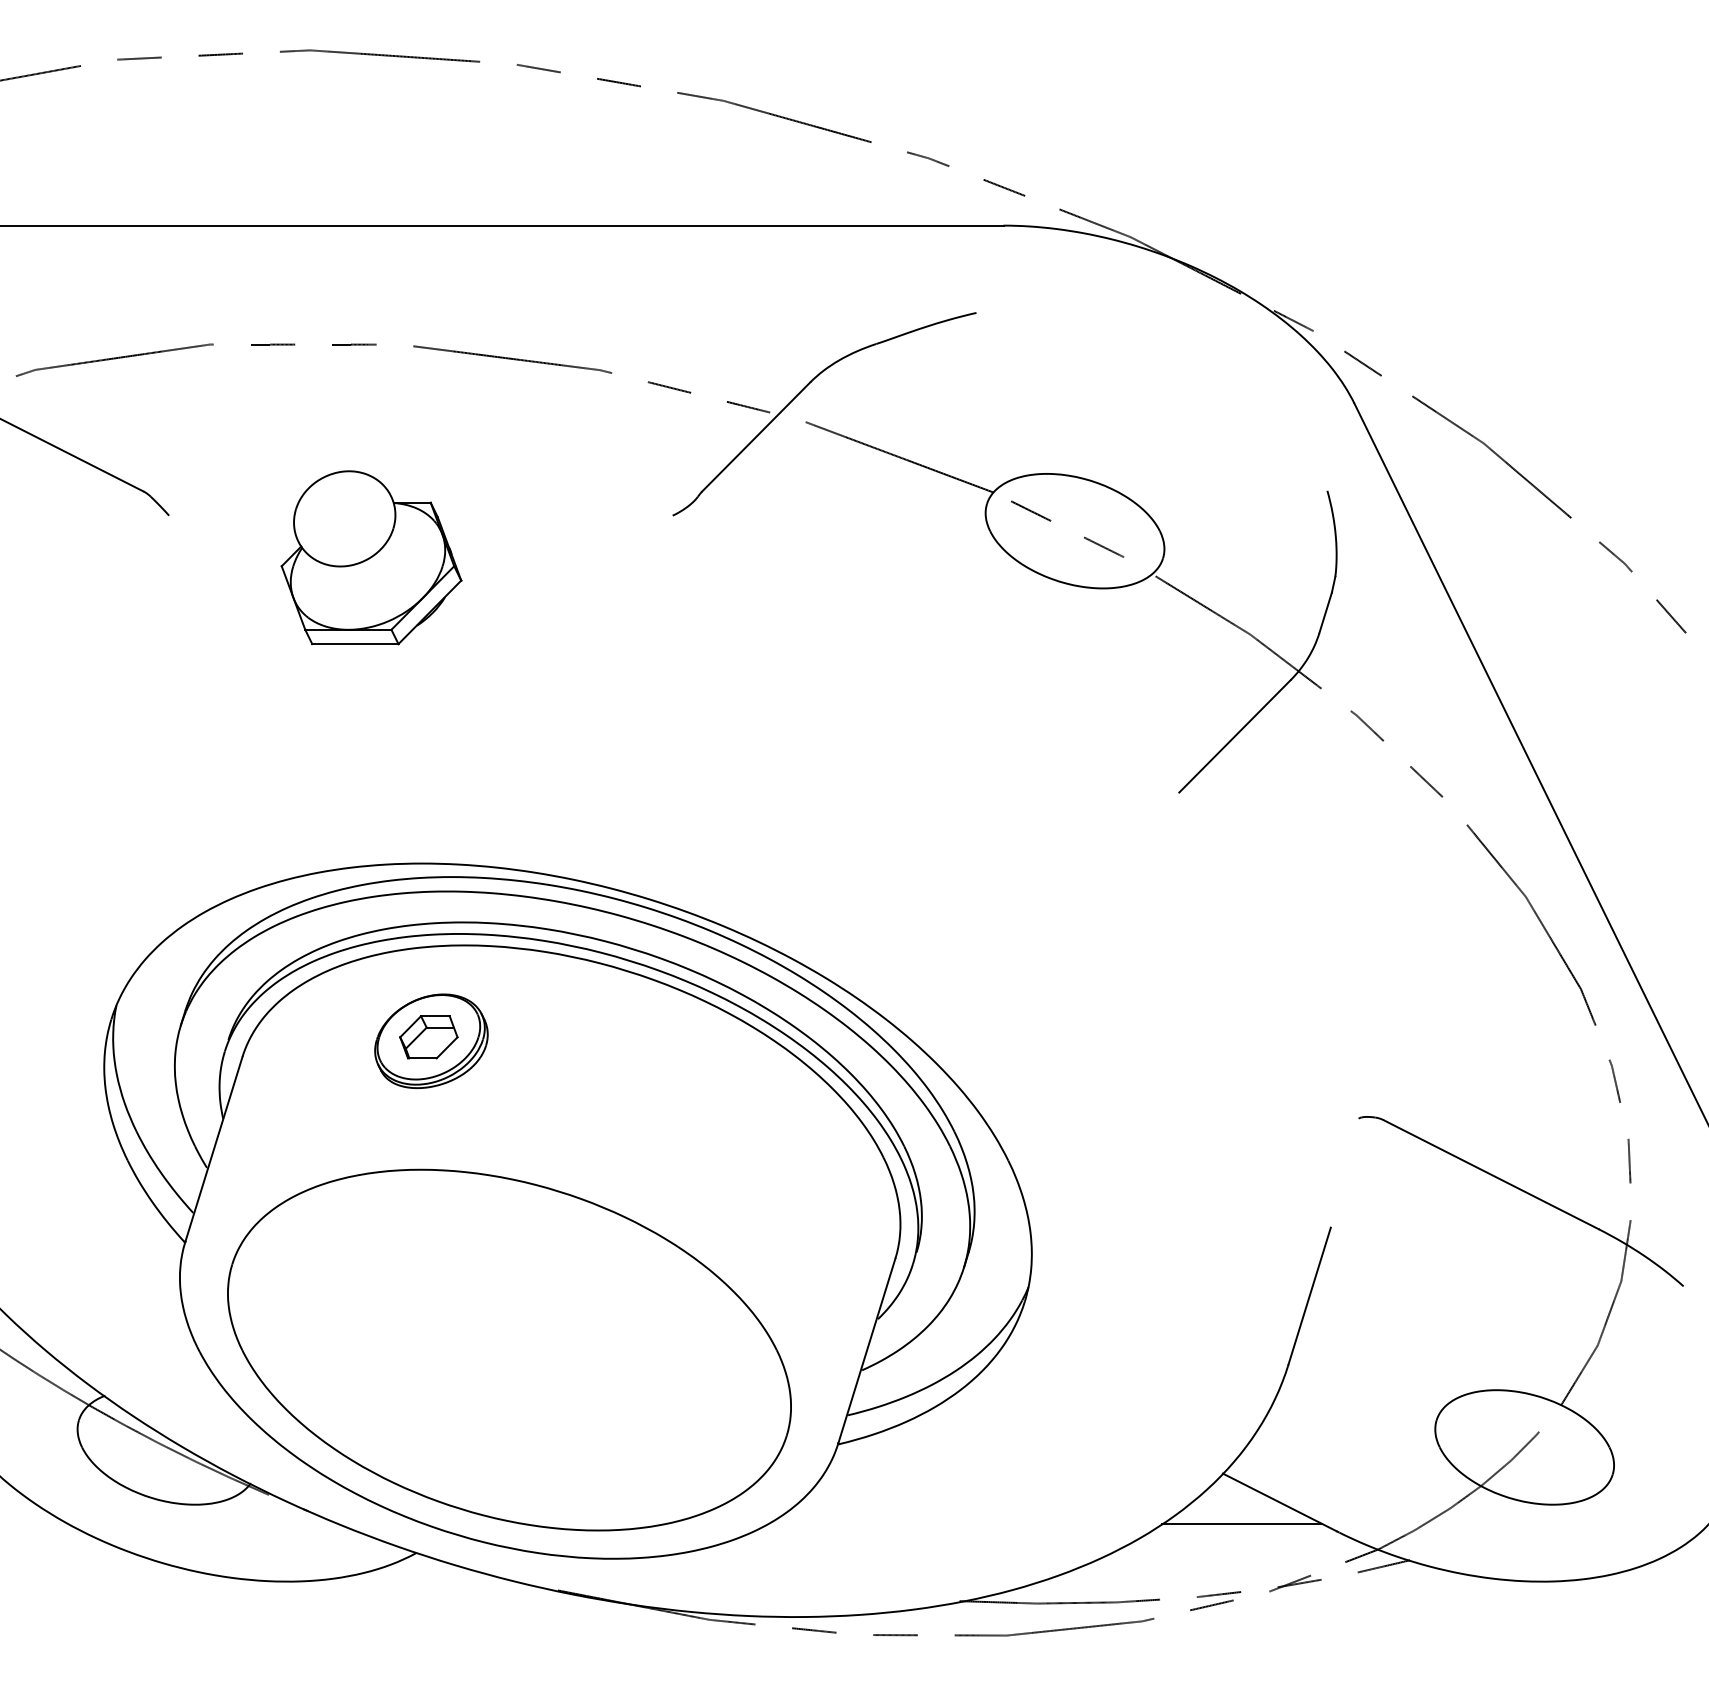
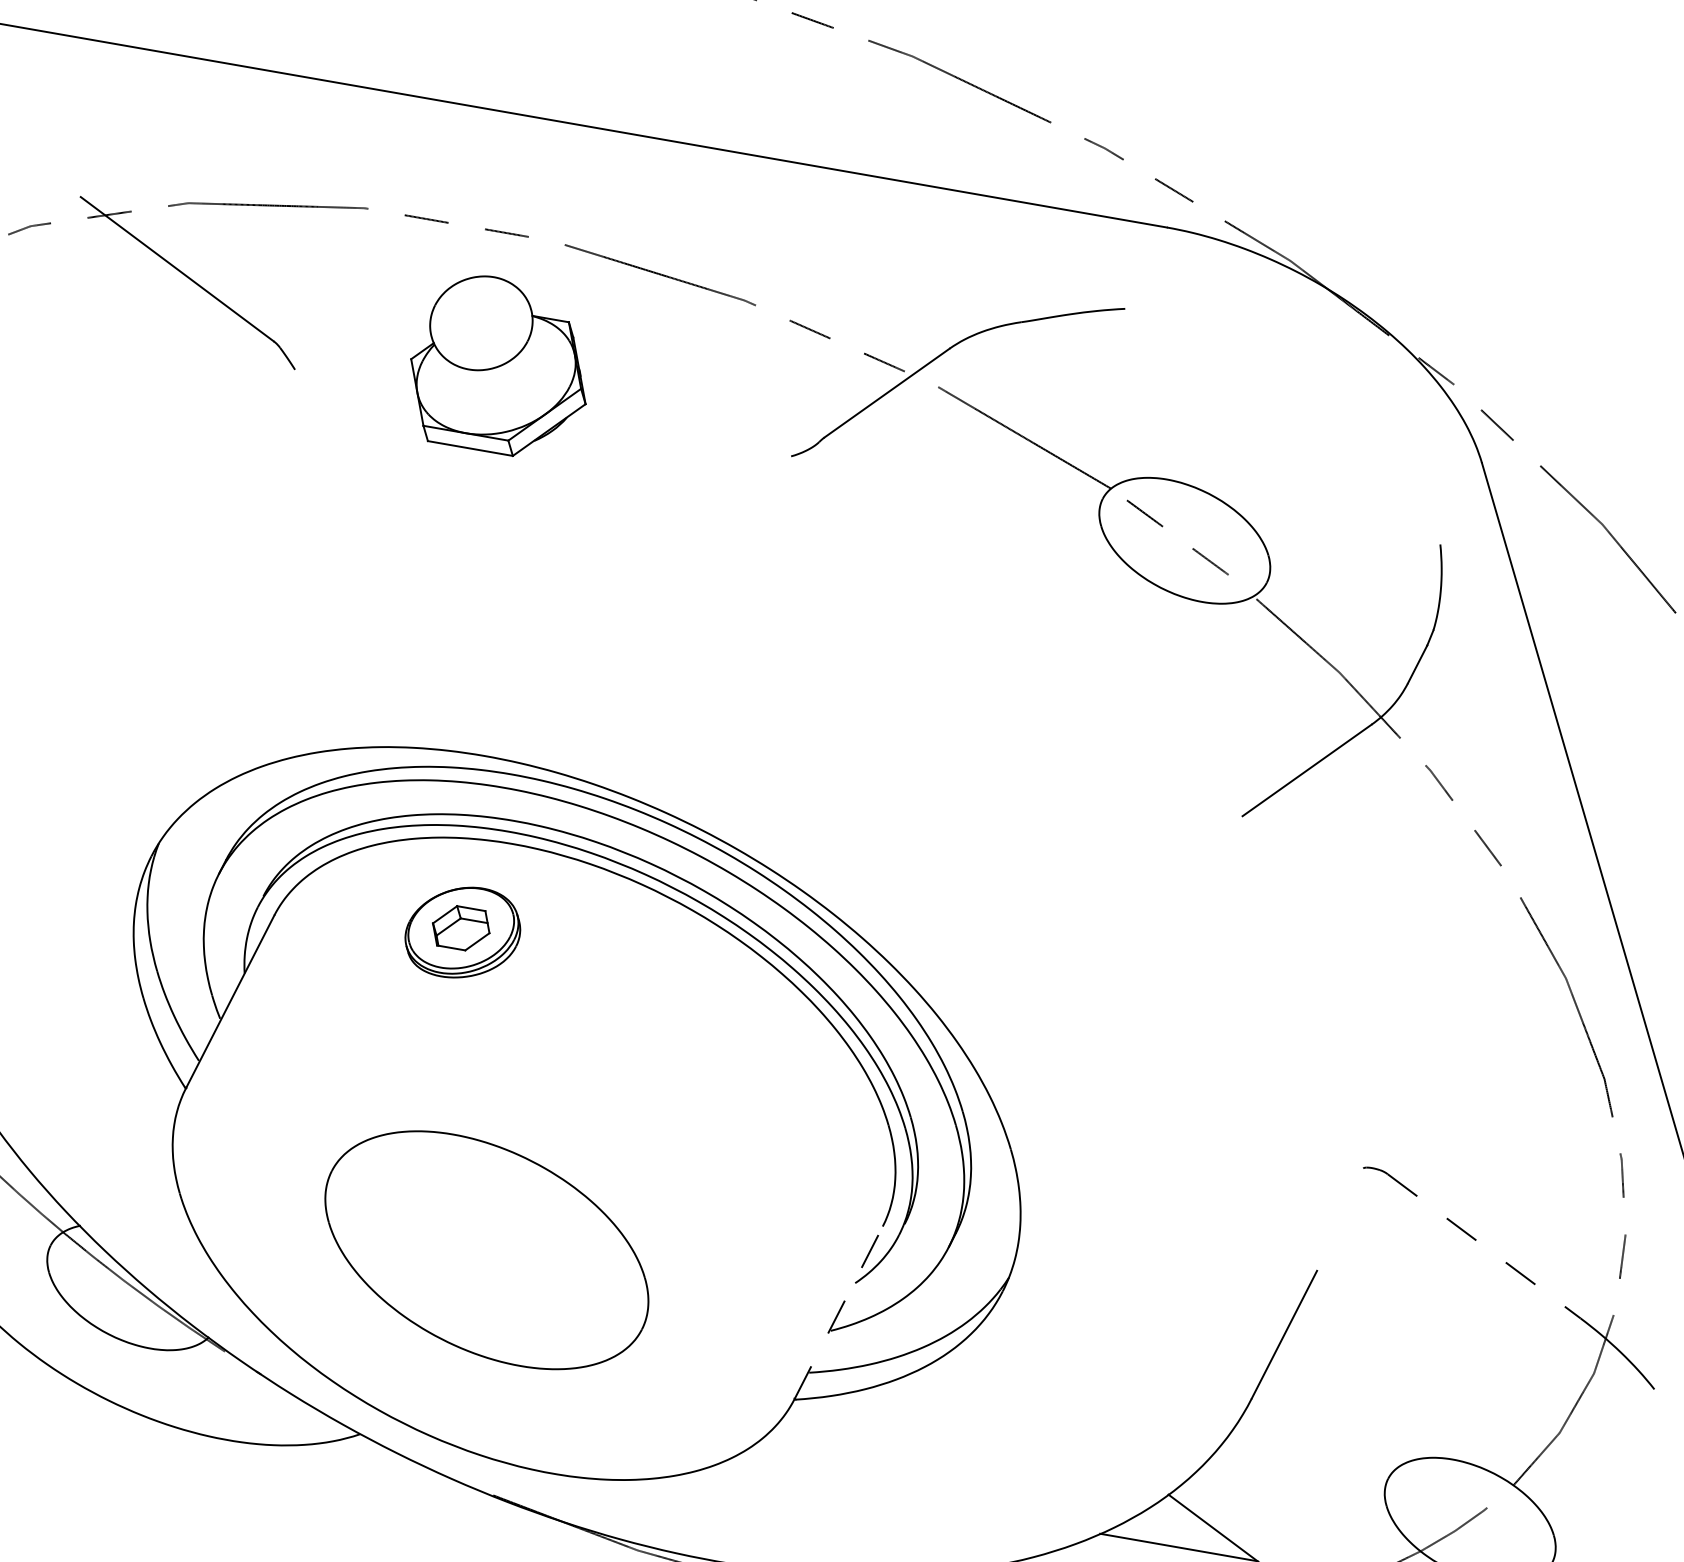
part: (371, 557) -> (501, 365), moved
line: (1491, 1174) -> (1484, 1246), solid -> dashed
part: (509, 1349) -> (486, 1249), size x0.6
line: (866, 1351) -> (838, 1313), solid -> dashed

